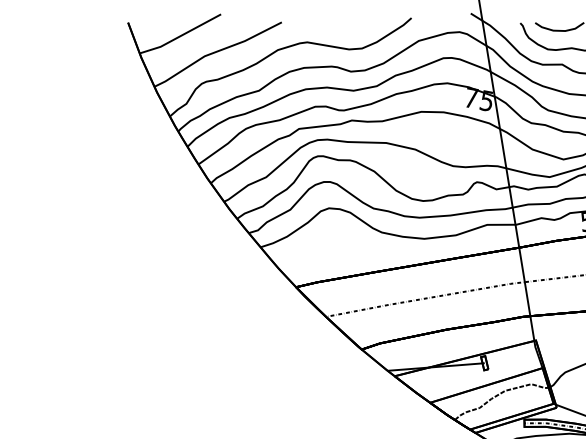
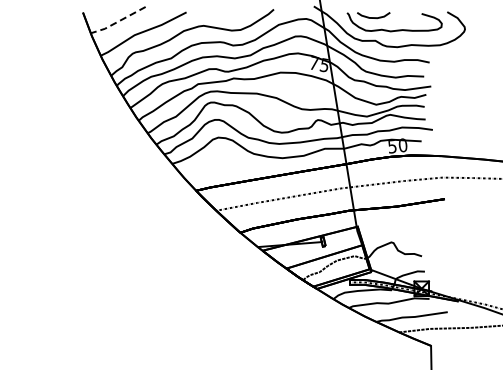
line: (179, 35) -> (117, 21), solid -> dashed

